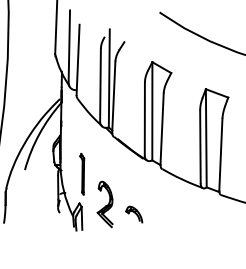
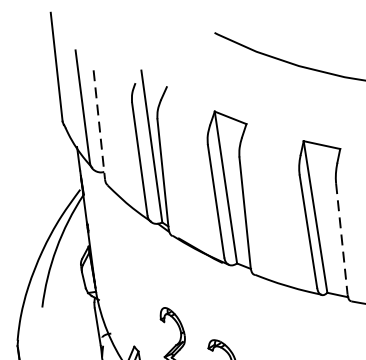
line: (78, 60) -> (100, 125), solid -> dashed
line: (220, 154) -> (341, 238), solid -> dashed
part: (82, 173) -> (132, 299), removed

